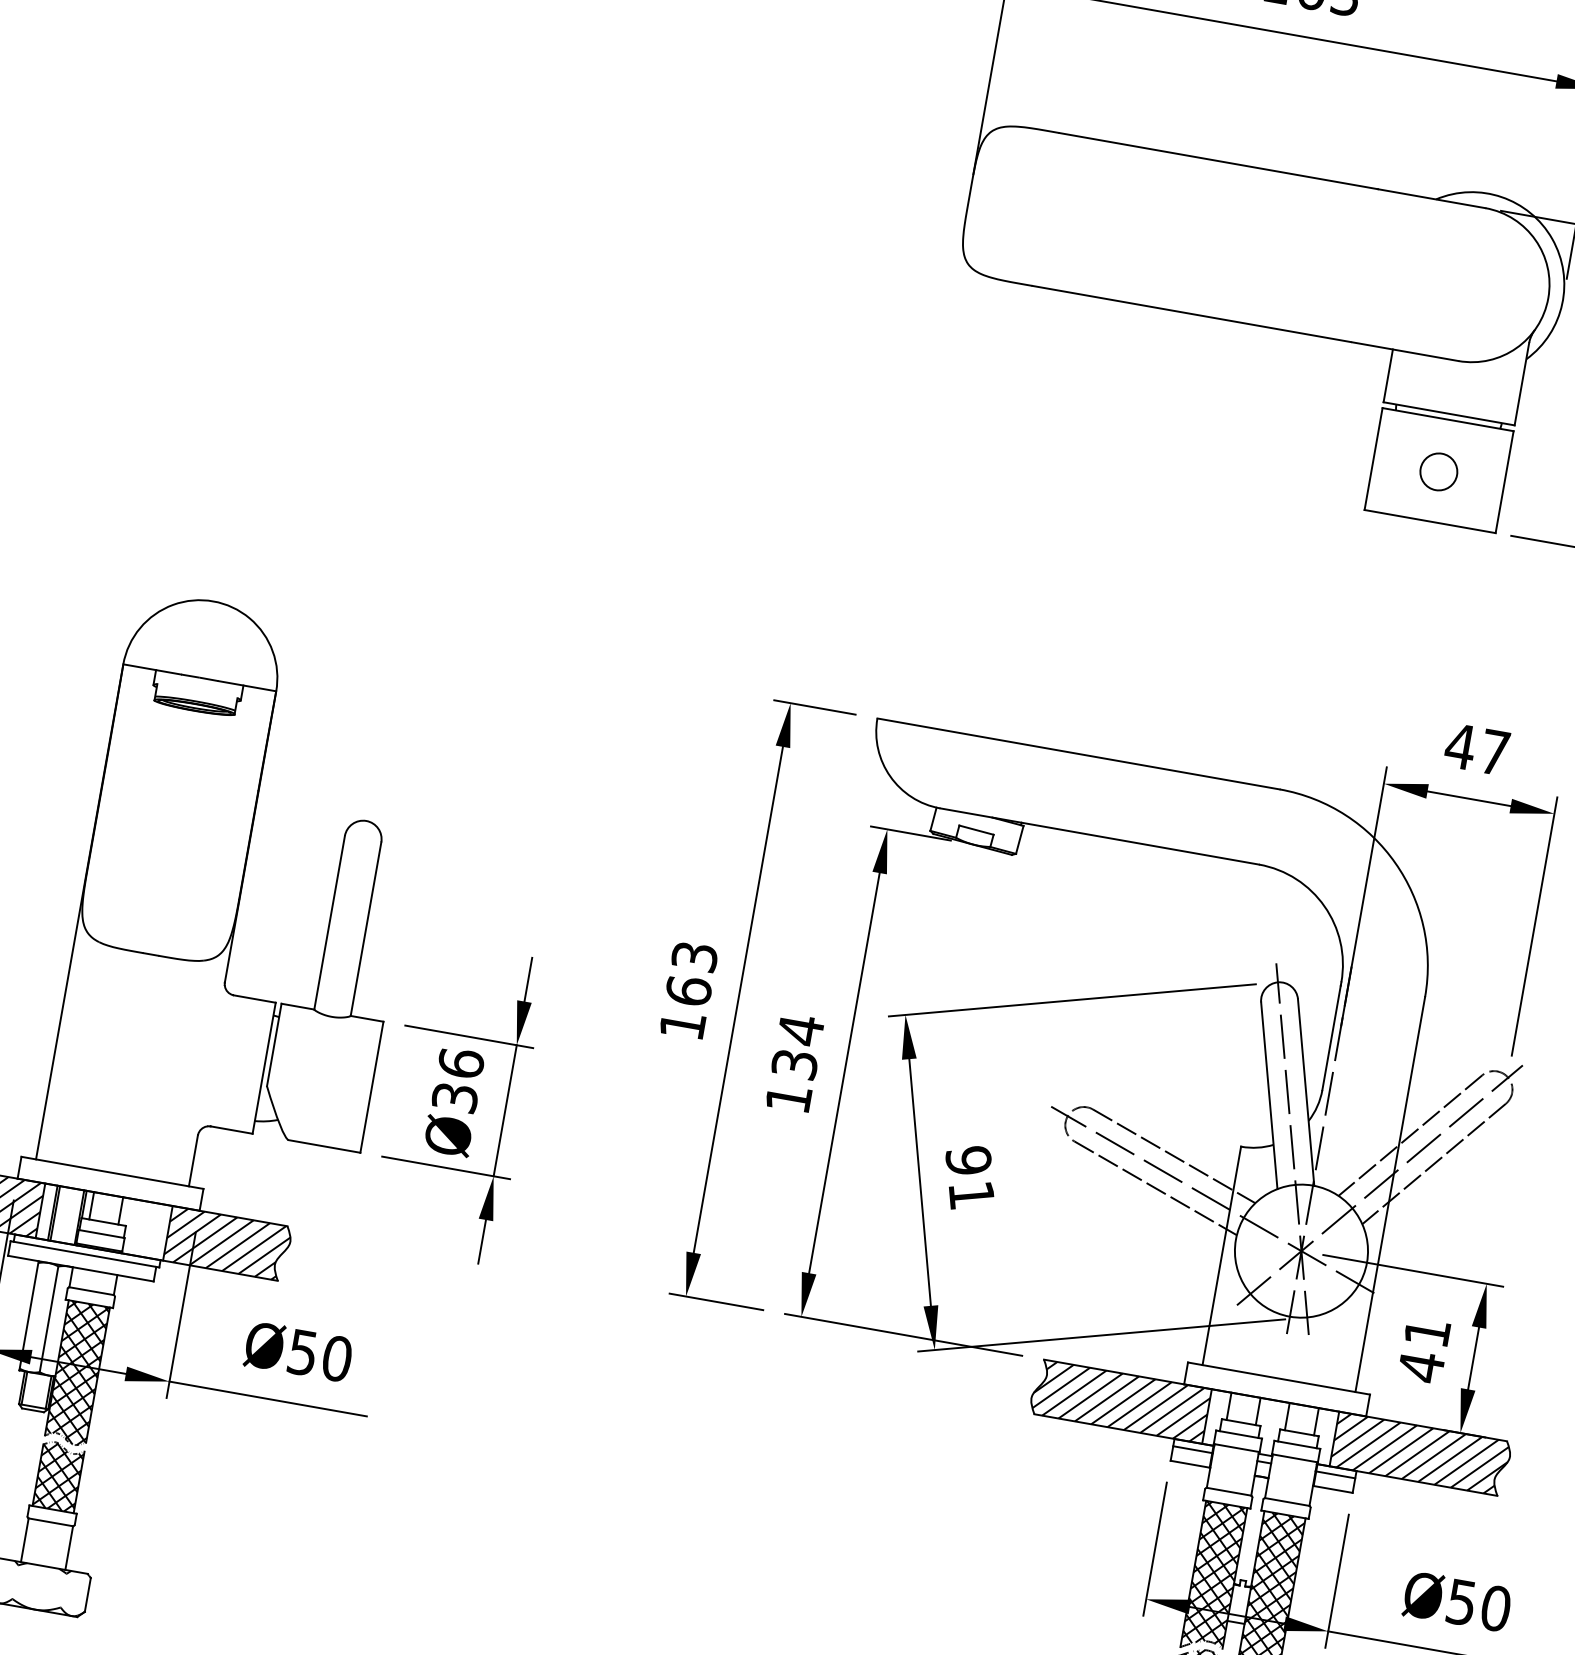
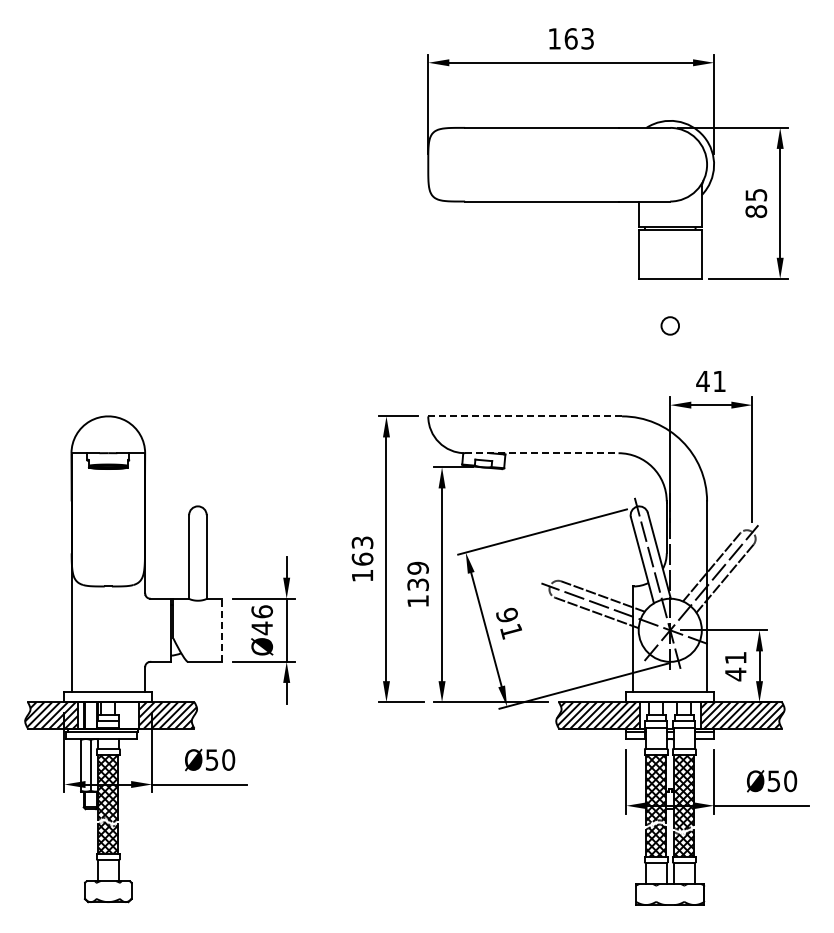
circle: (1437, 470) -> (669, 325), moved
text: (1494, 752) -> (719, 381), 47 -> 41
line: (1079, 754) -> (525, 416), solid -> dashed
line: (1098, 836) -> (541, 453), solid -> dashed
text: (799, 1030) -> (417, 568), 134 -> 139
line: (371, 1087) -> (222, 630), solid -> dashed
text: (455, 1098) -> (262, 628), Ø36 -> Ø46

